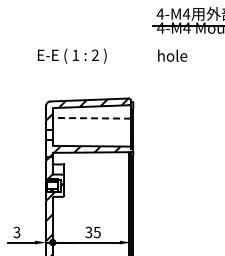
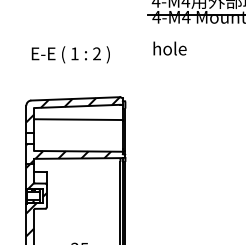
text: (72, 55) -> (71, 54), moved
line: (92, 118) -> (79, 119), dashed -> solid

